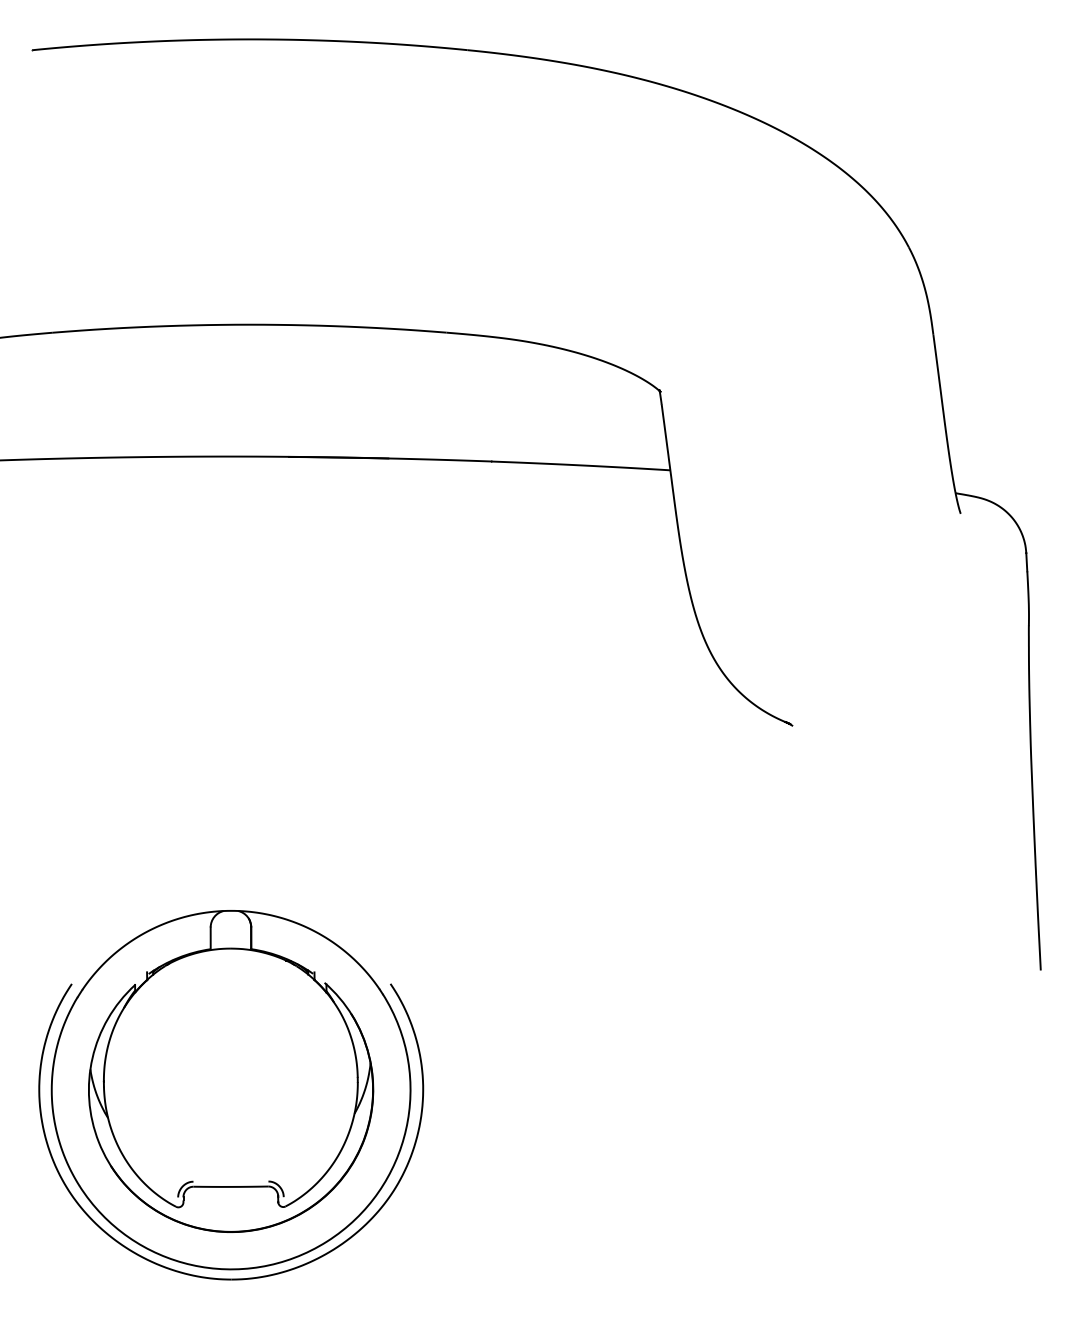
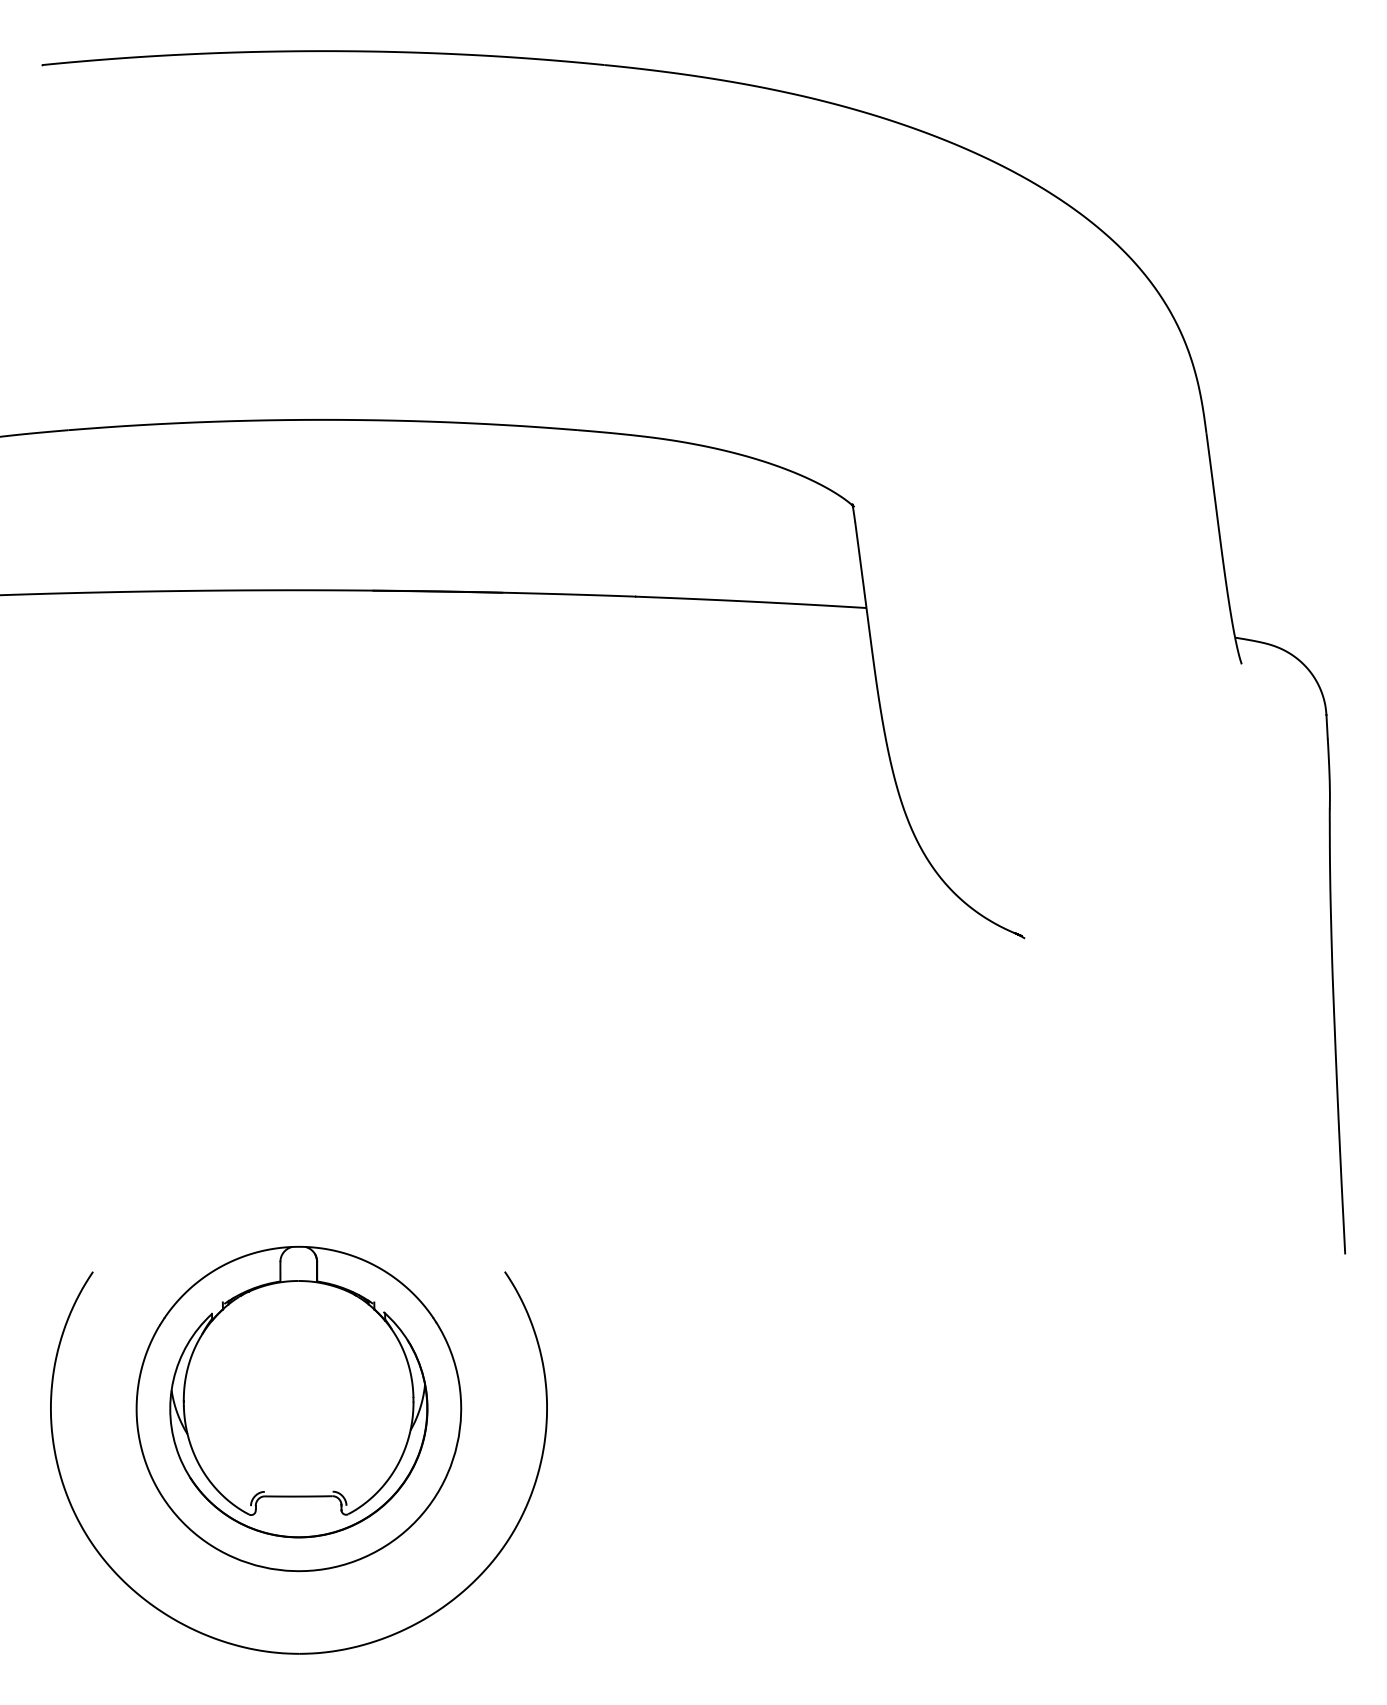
part: (230, 1089) -> (298, 1408), size x0.7

